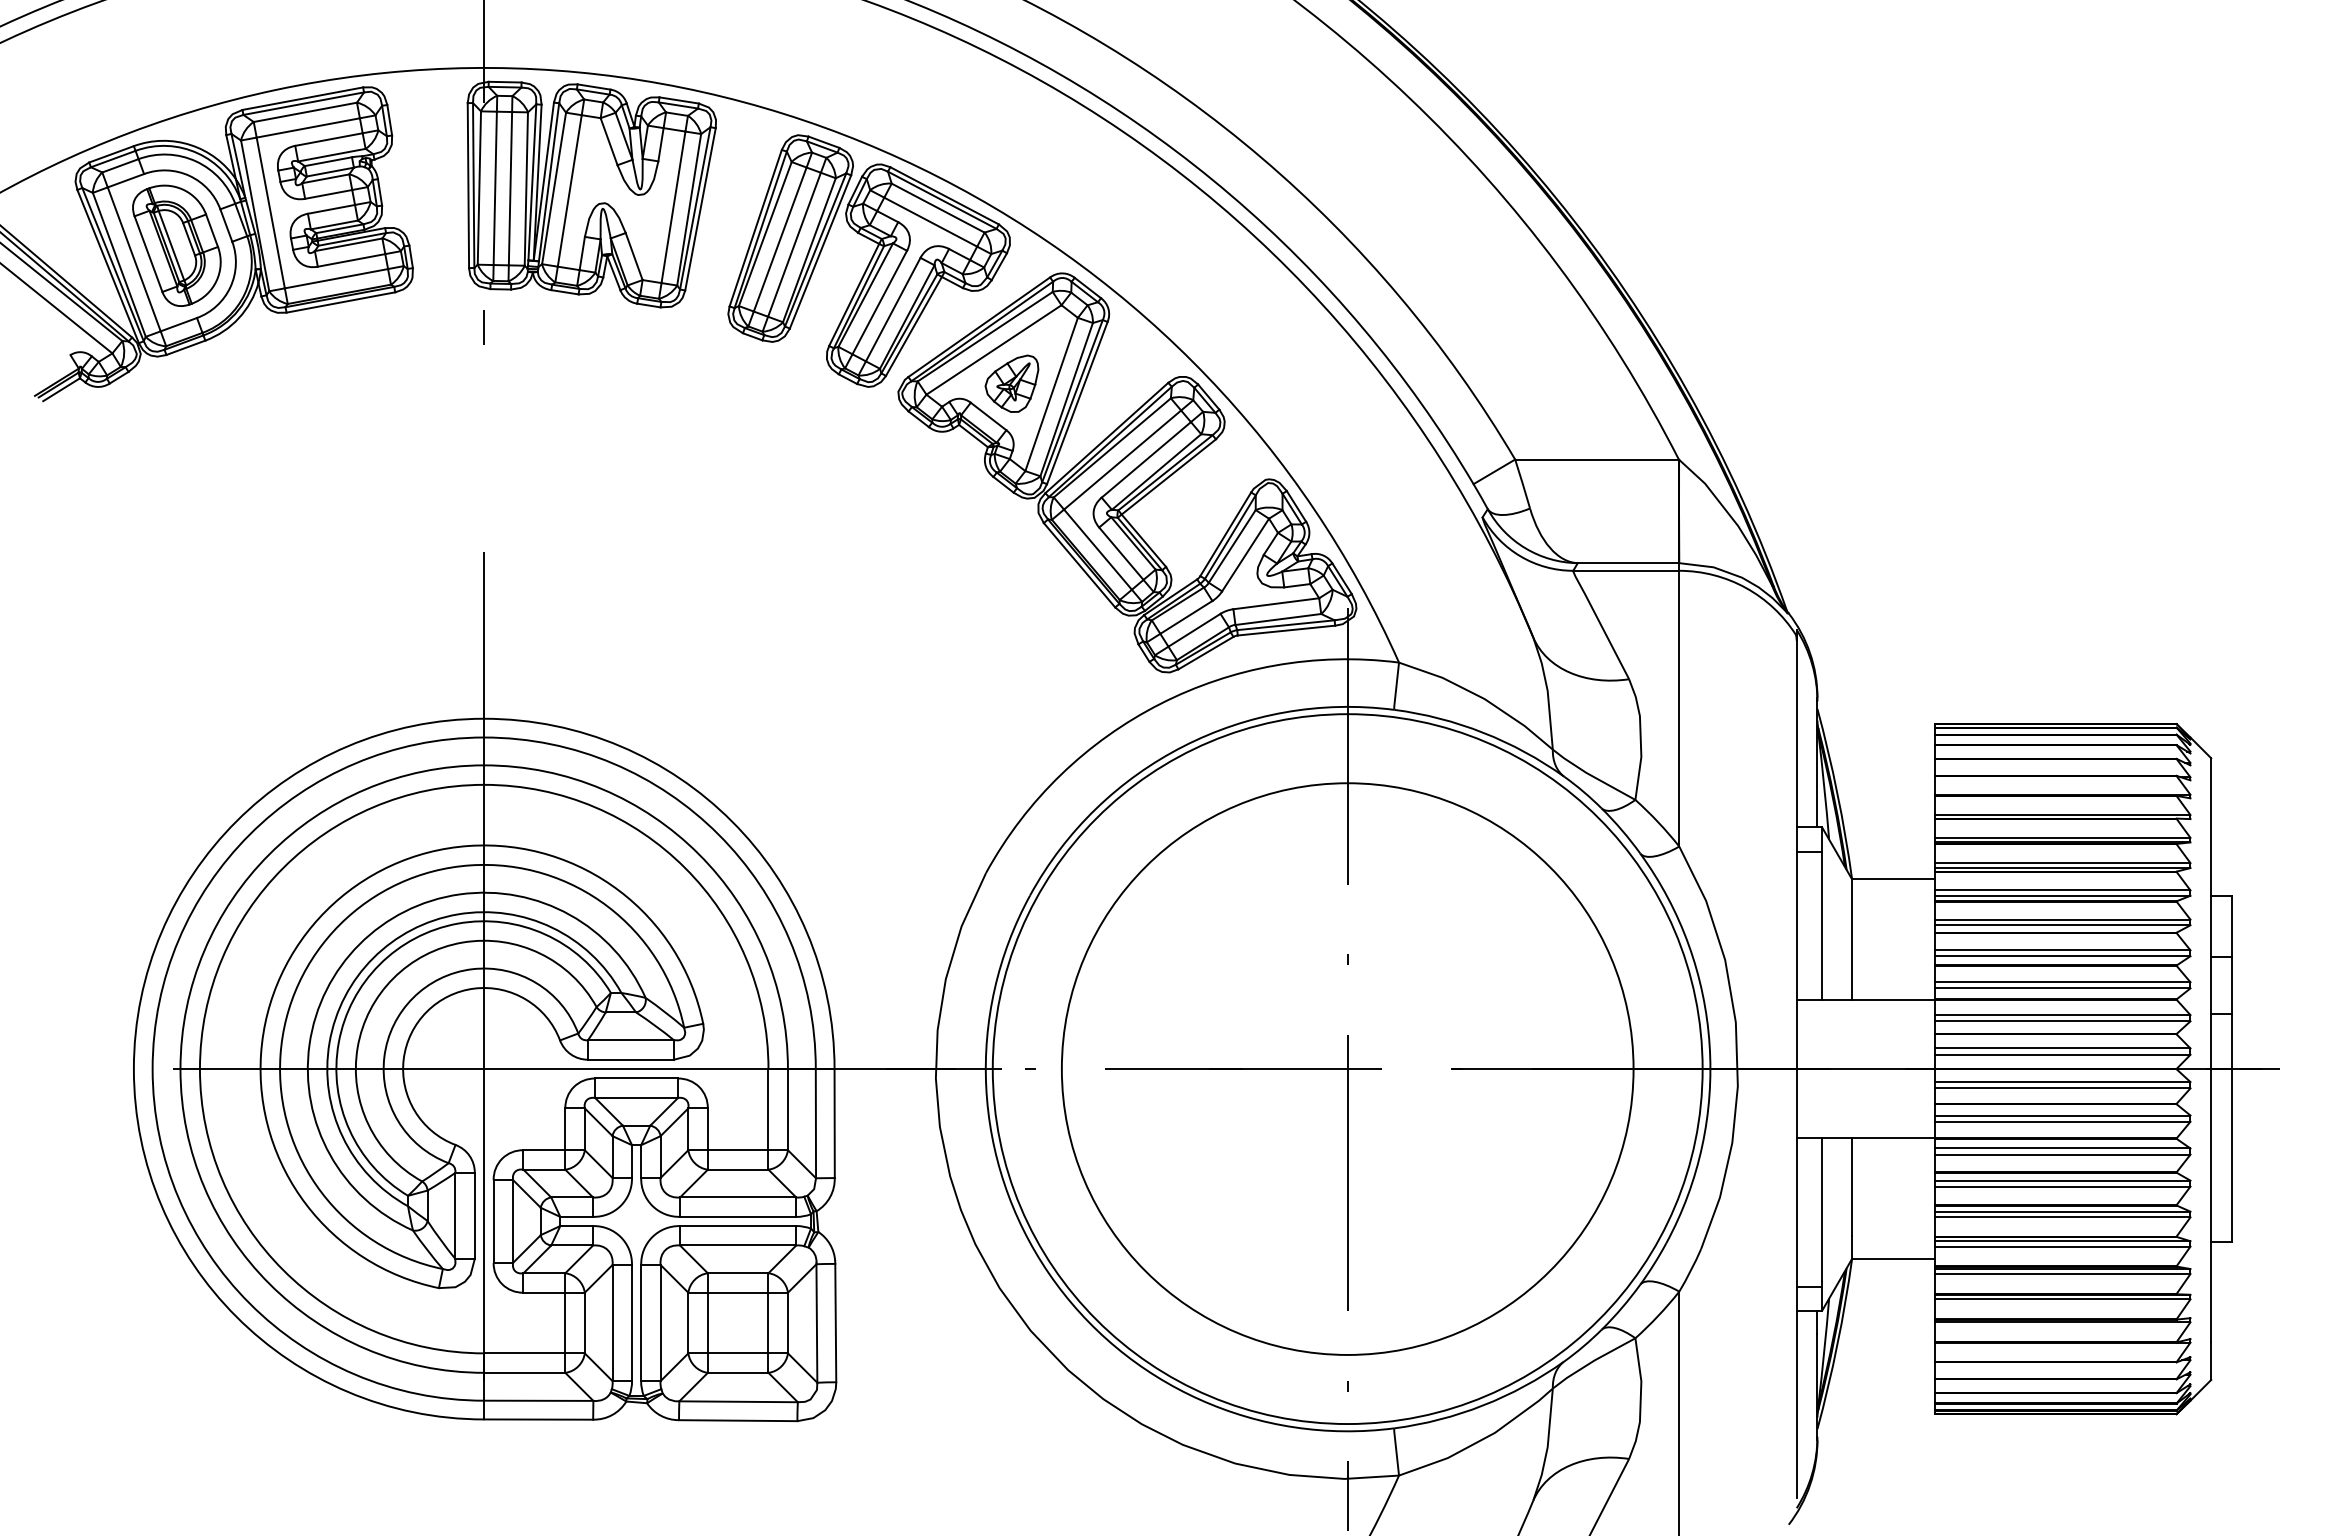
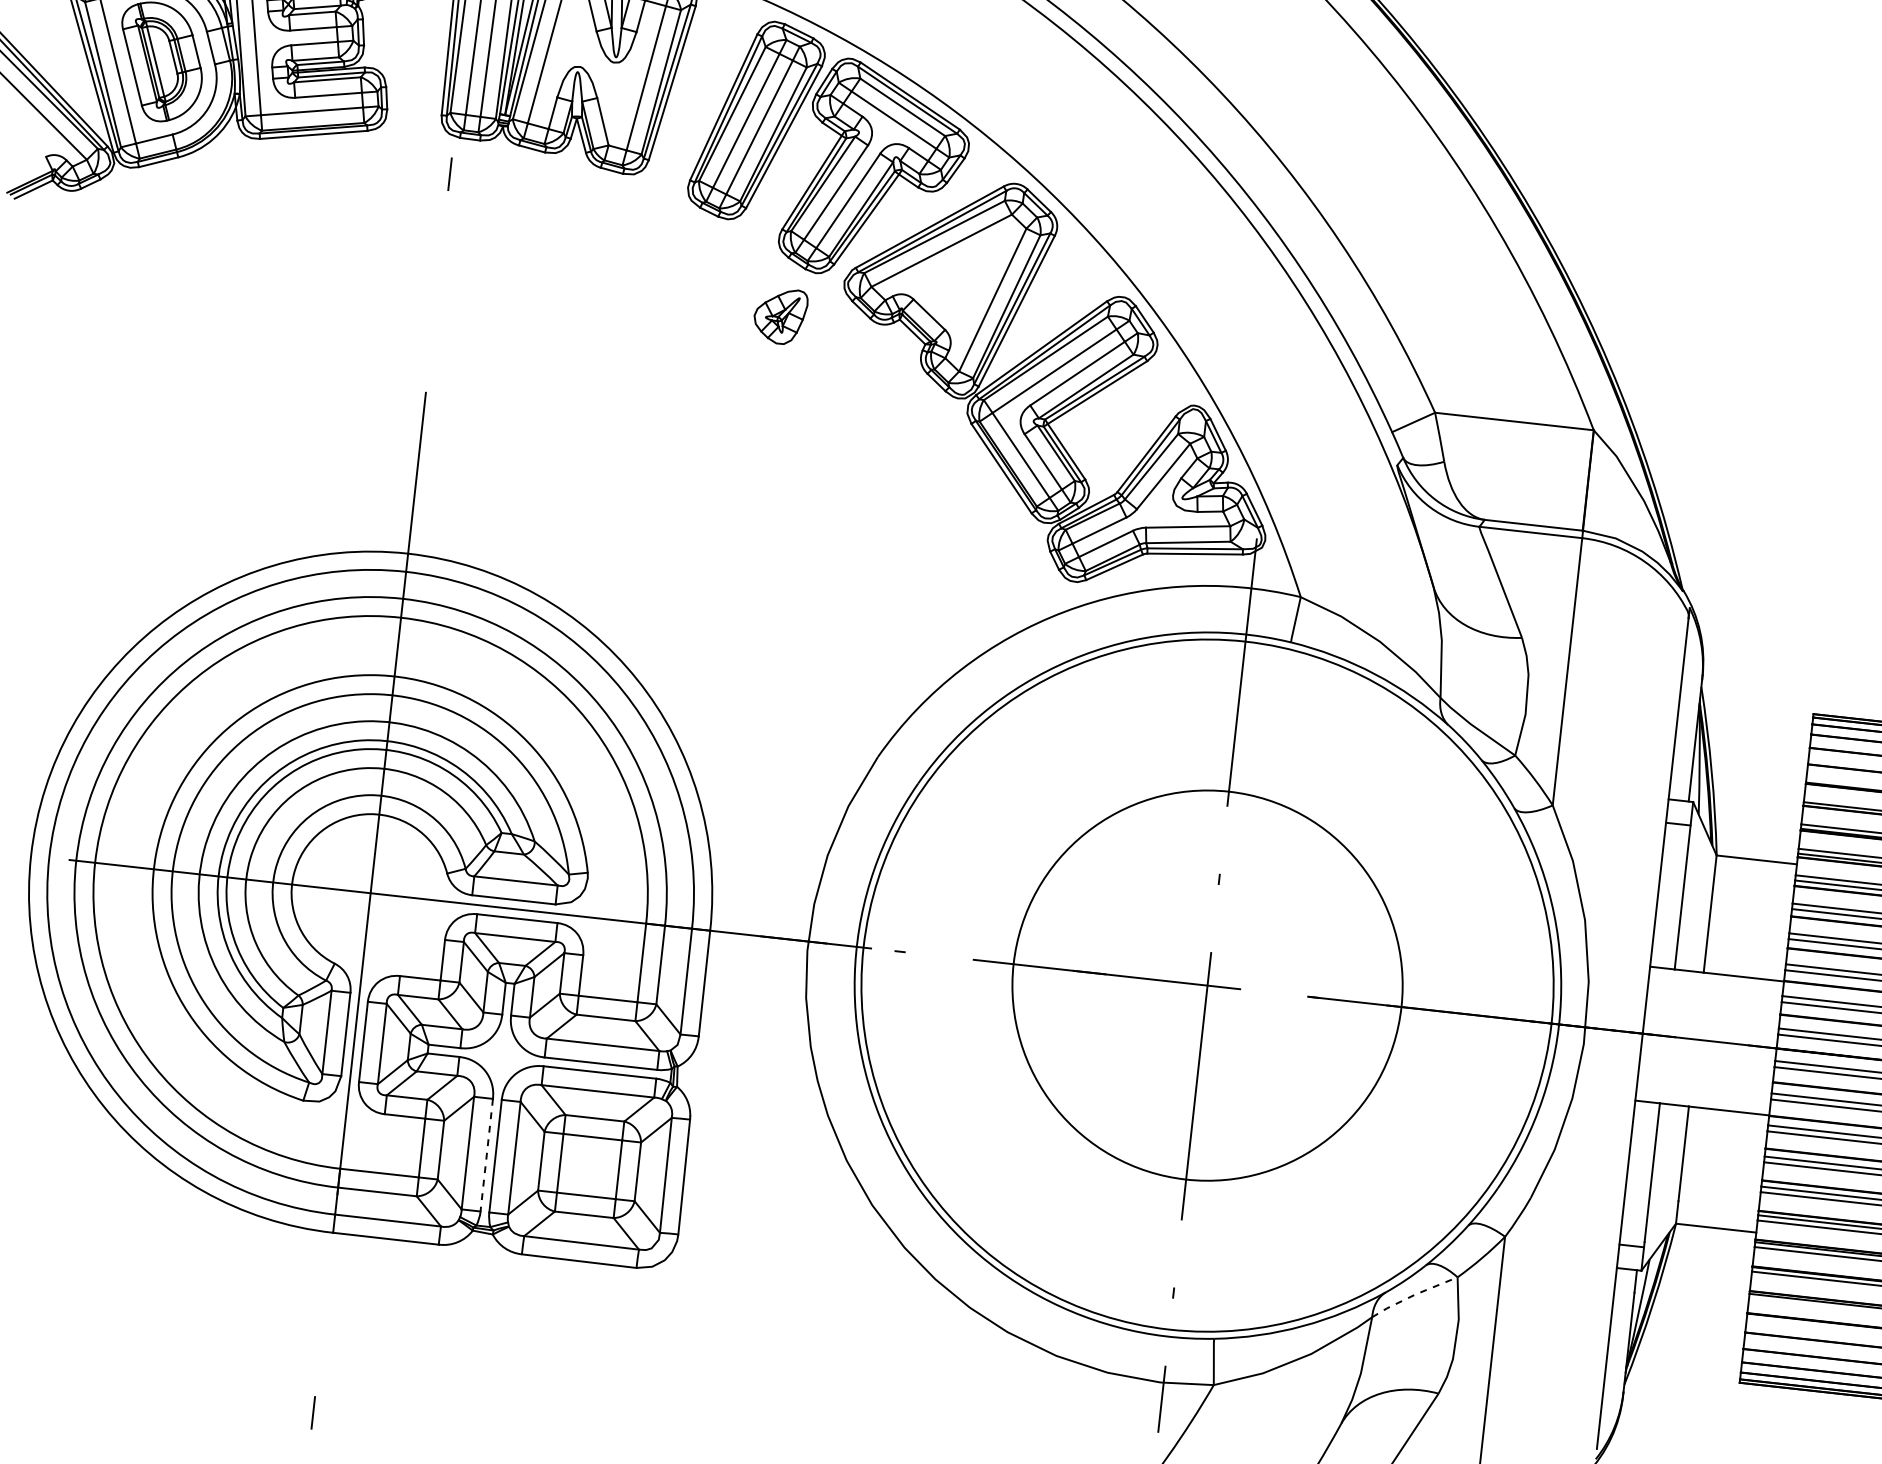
part: (1011, 383) -> (779, 315), moved
circle: (1347, 1068) -> (1207, 985), size x0.7
line: (632, 1323) -> (487, 1155), solid -> dashed
line: (1592, 1361) -> (1413, 1295), solid -> dashed

